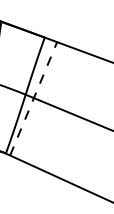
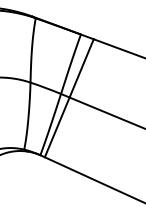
line: (33, 99) -> (69, 98), dashed -> solid

